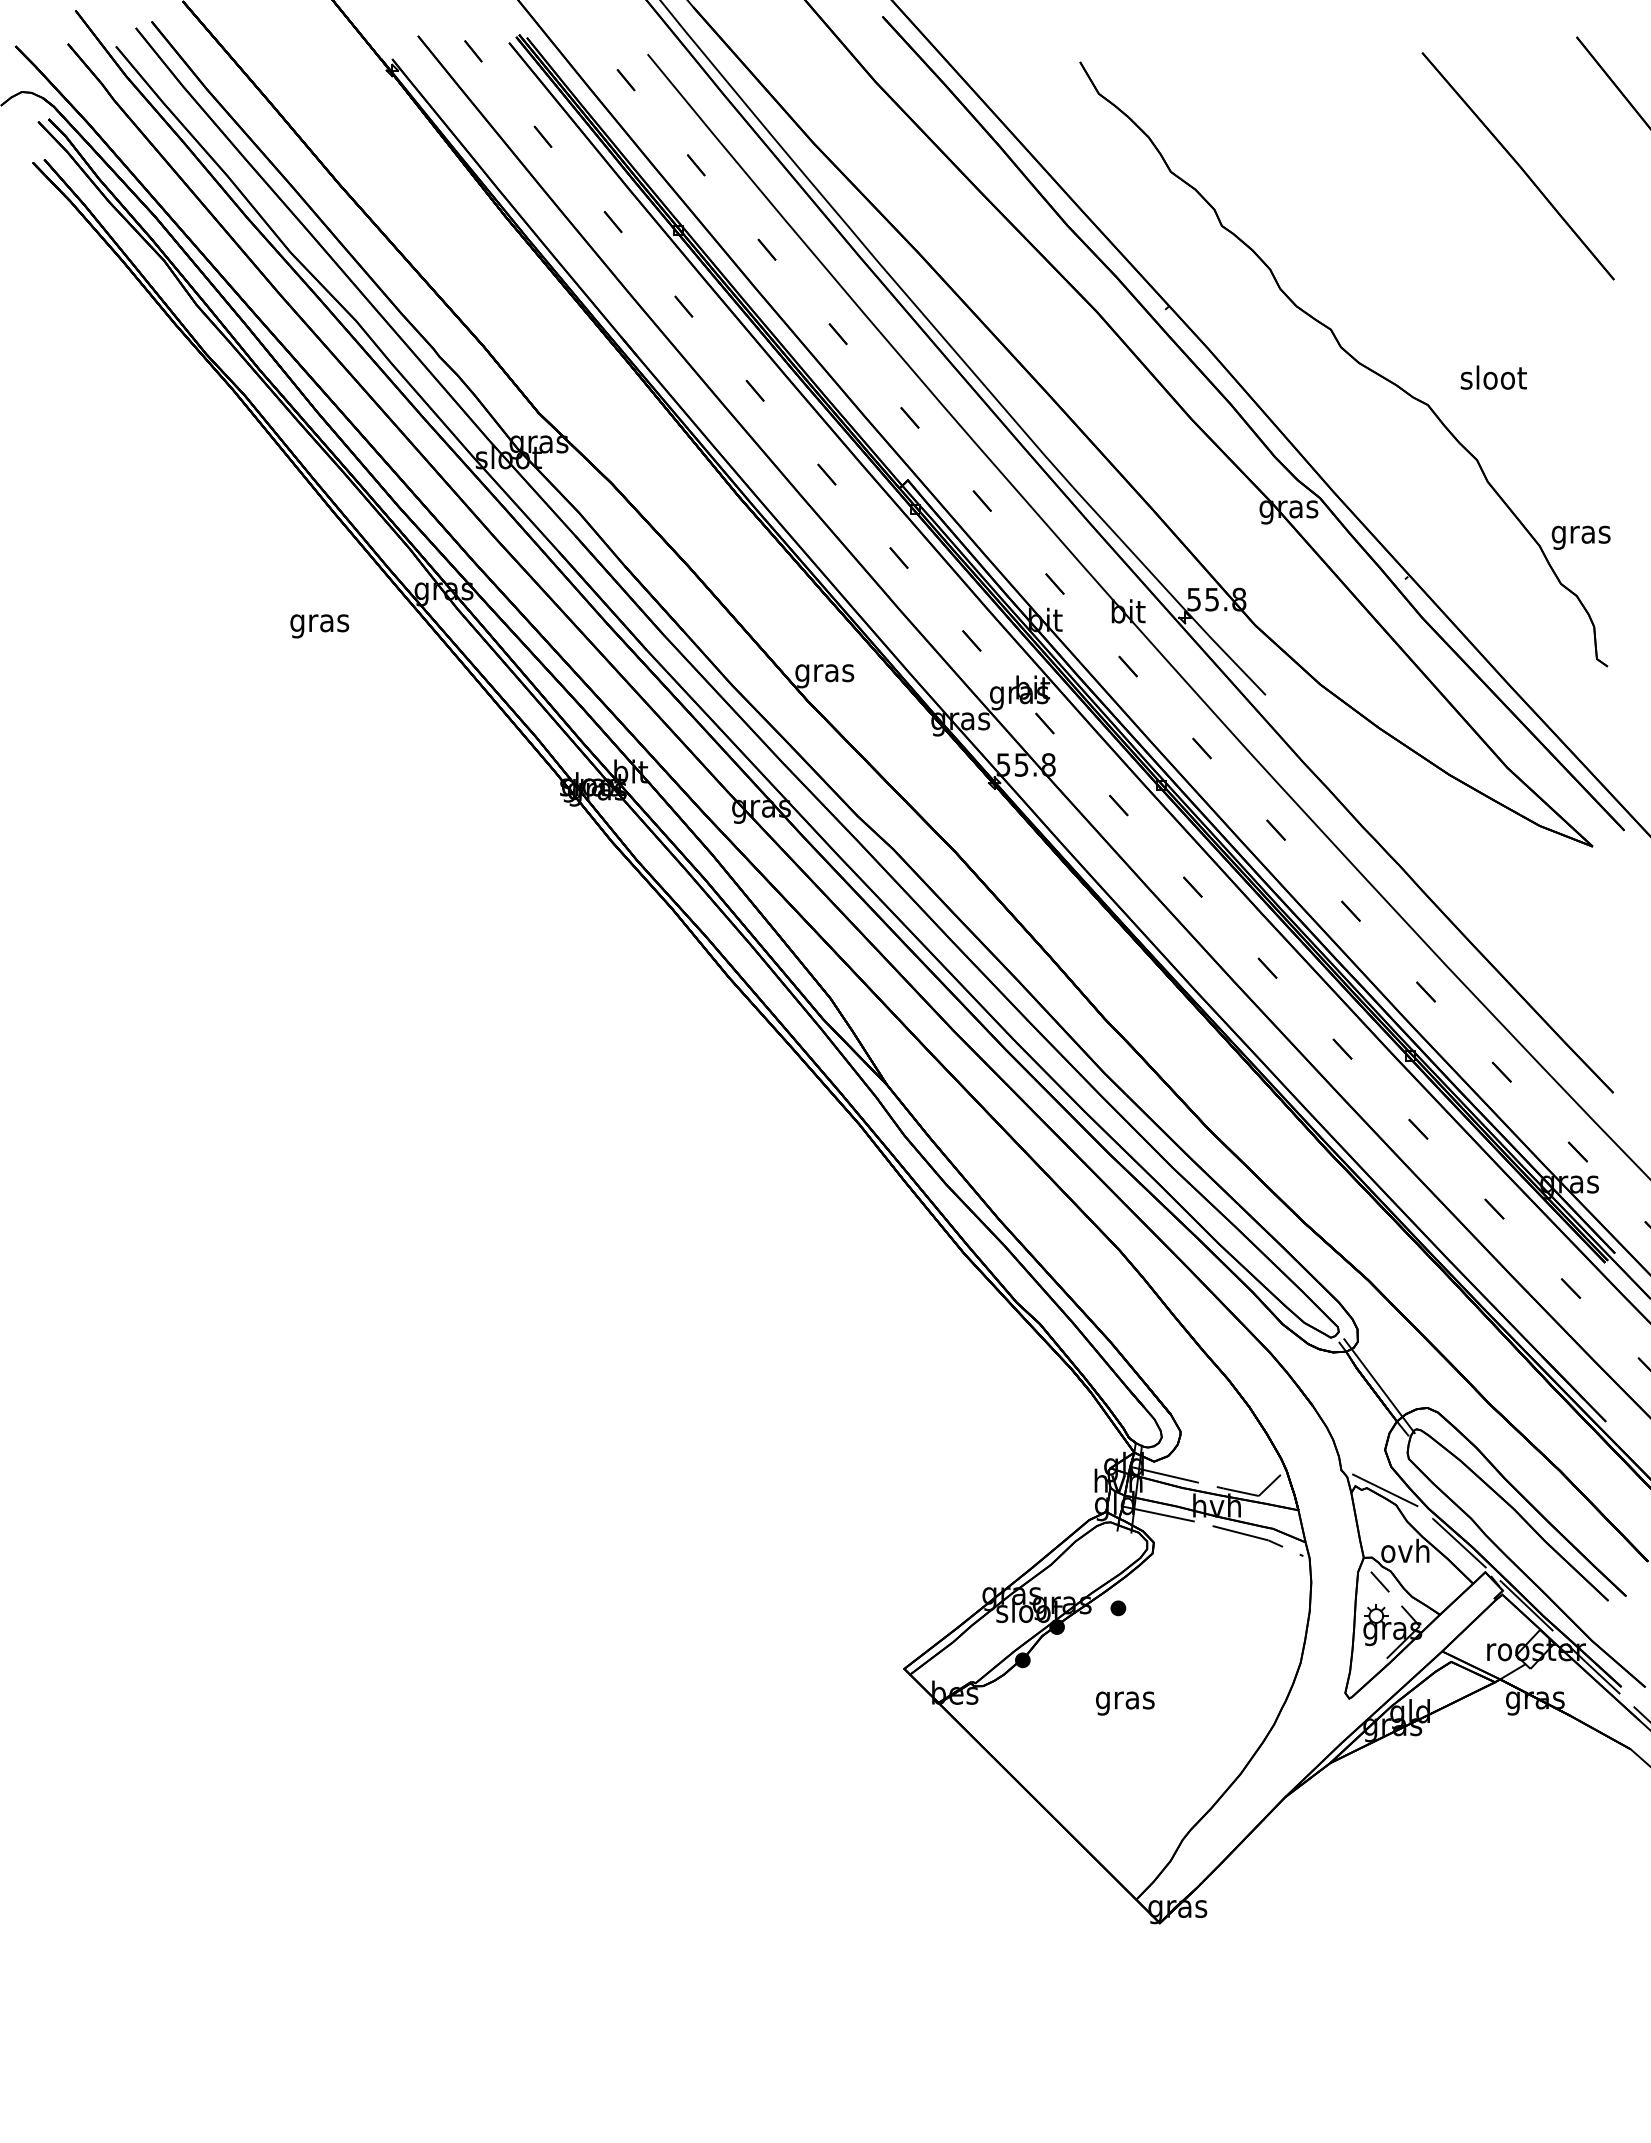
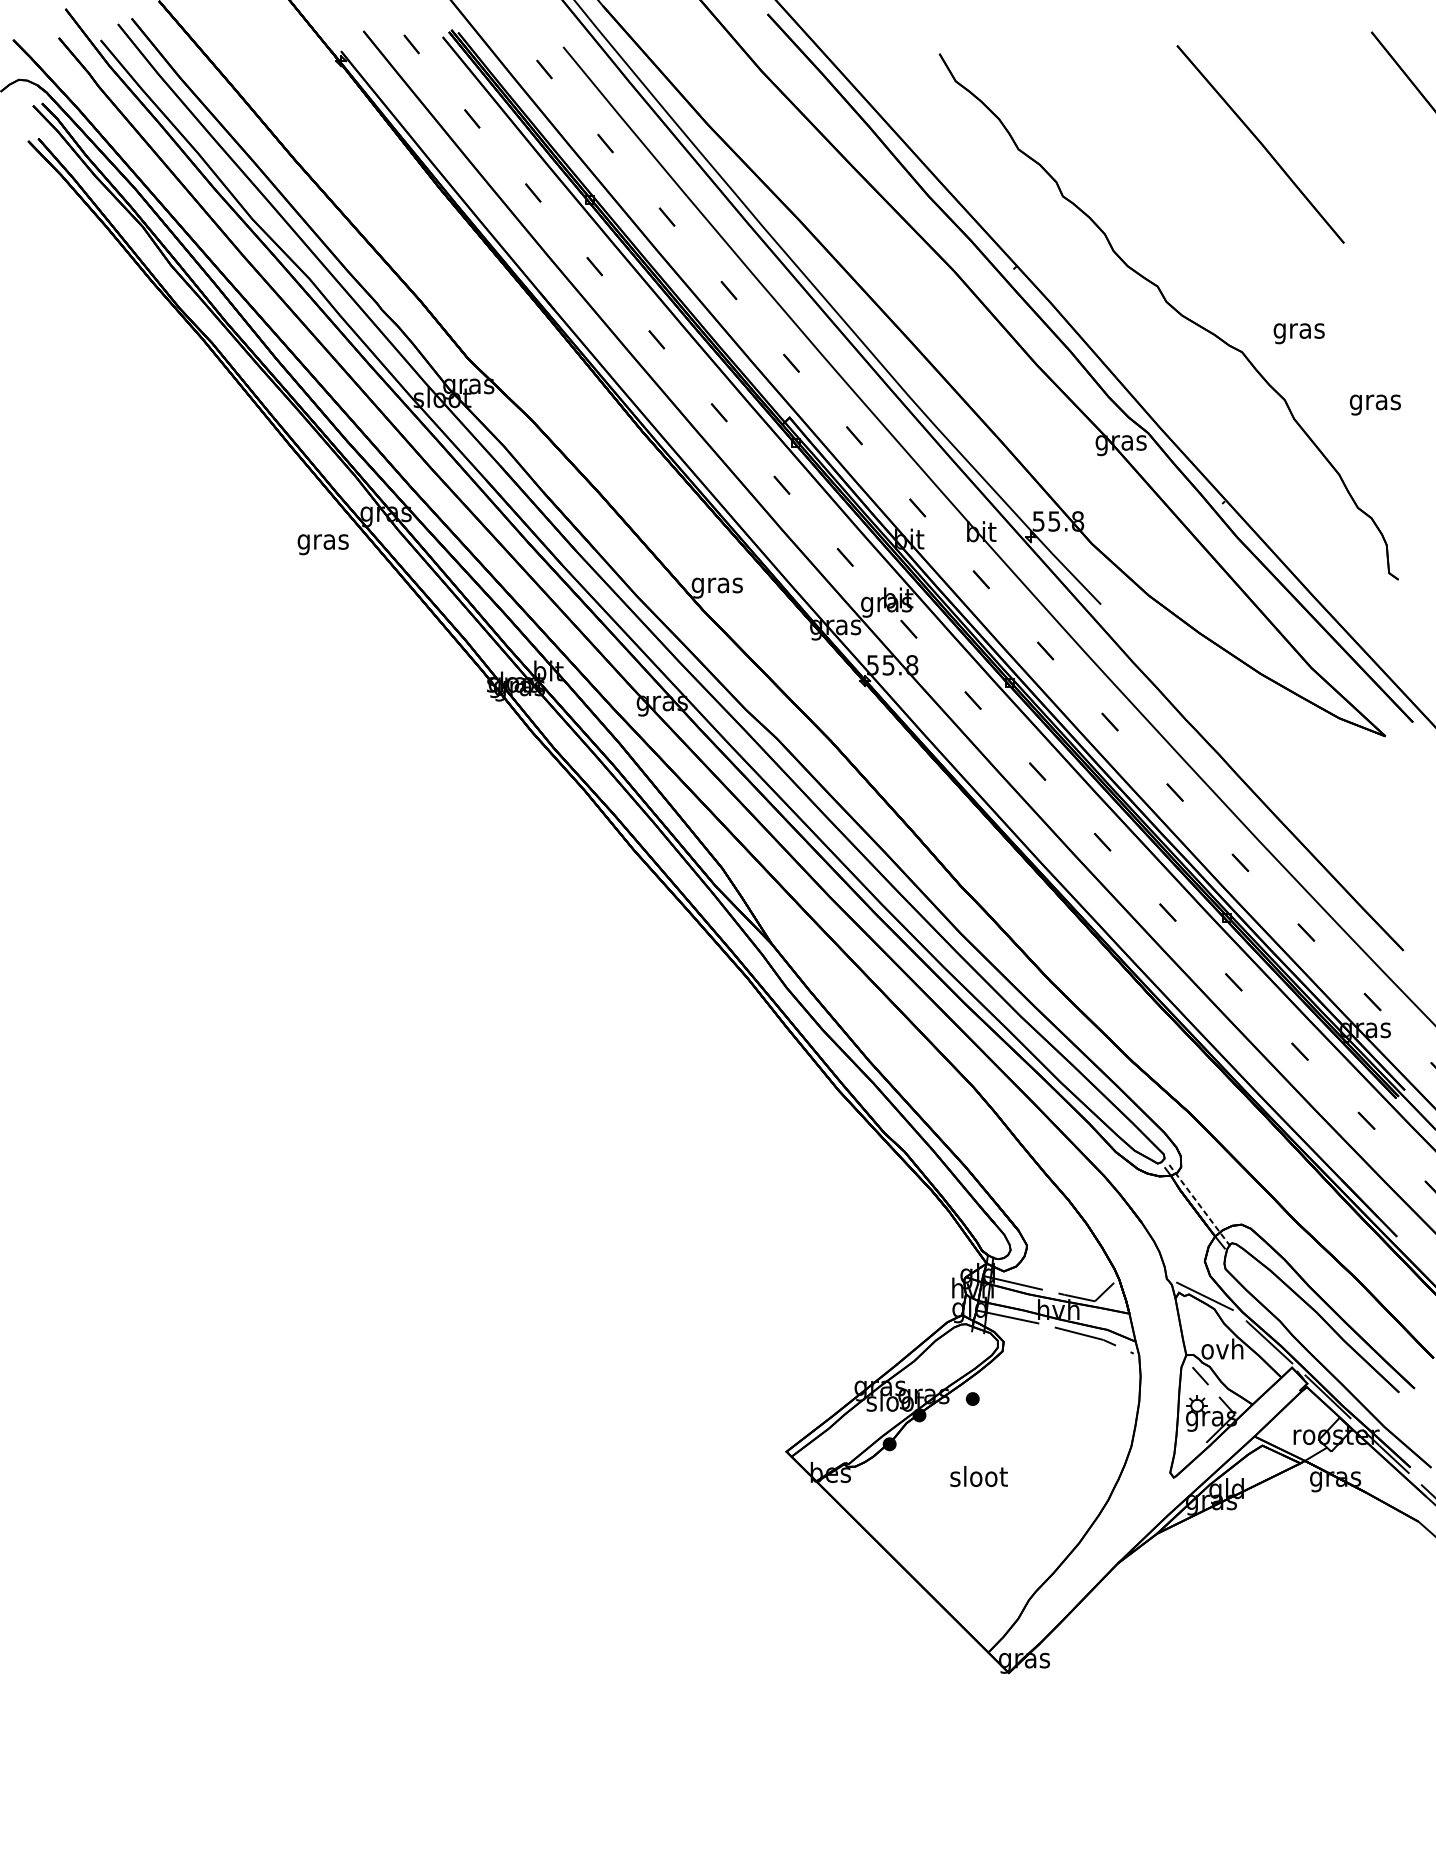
part: (1517, 166) -> (1260, 144), moved
text: (1493, 380) -> (1299, 330), sloot -> gras
text: (1580, 537) -> (1374, 404), moved
text: (319, 626) -> (323, 544), moved
line: (1379, 1386) -> (1199, 1206), solid -> dashed
text: (1125, 1700) -> (979, 1479), gras -> sloot

